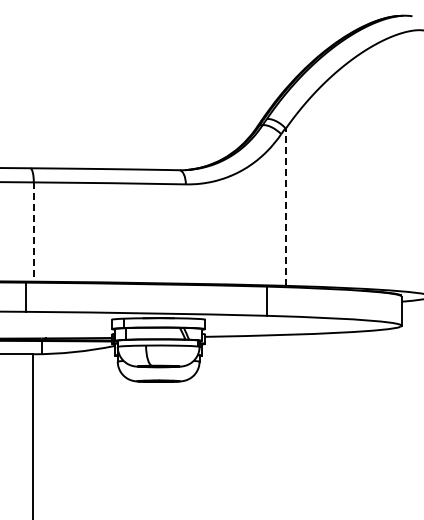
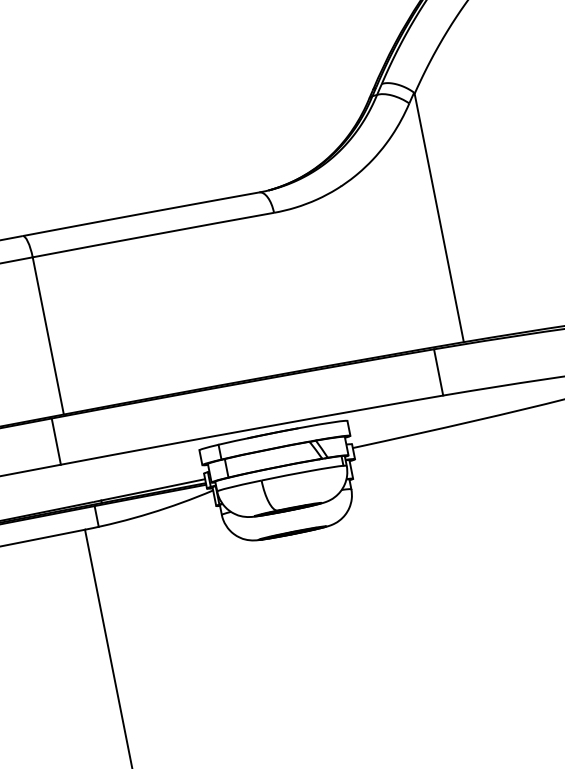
line: (285, 206) -> (438, 216), dashed -> solid
line: (33, 232) -> (47, 336), dashed -> solid

